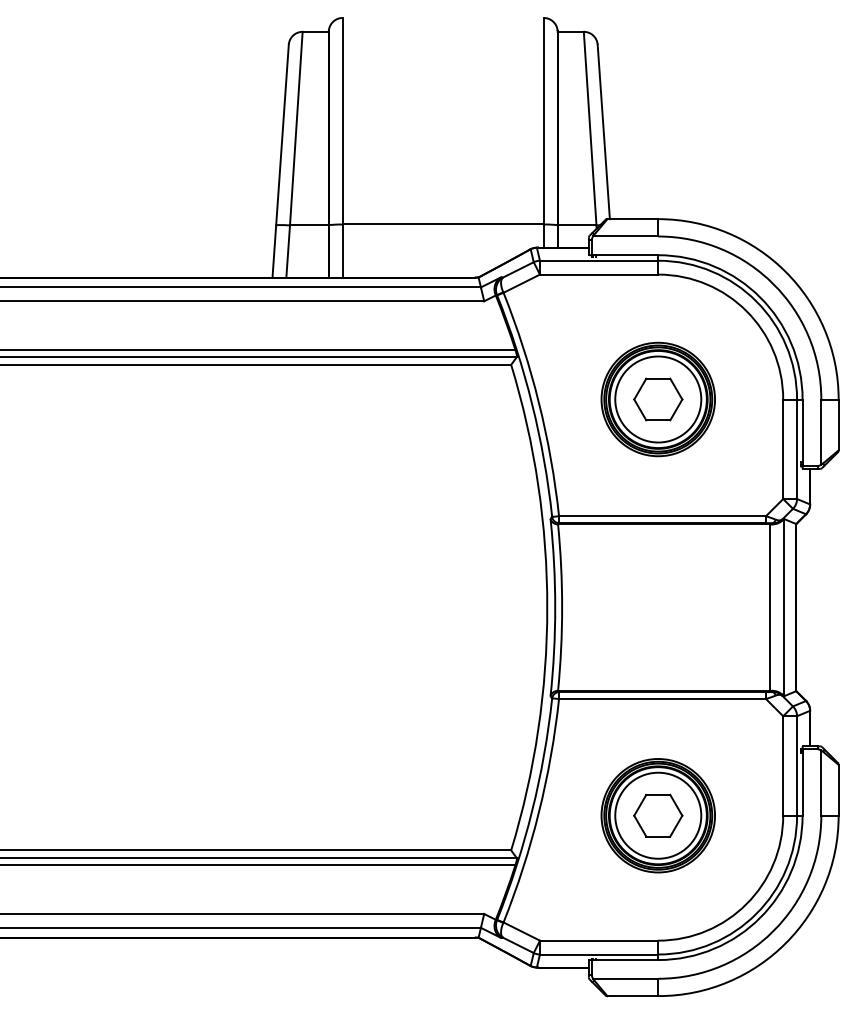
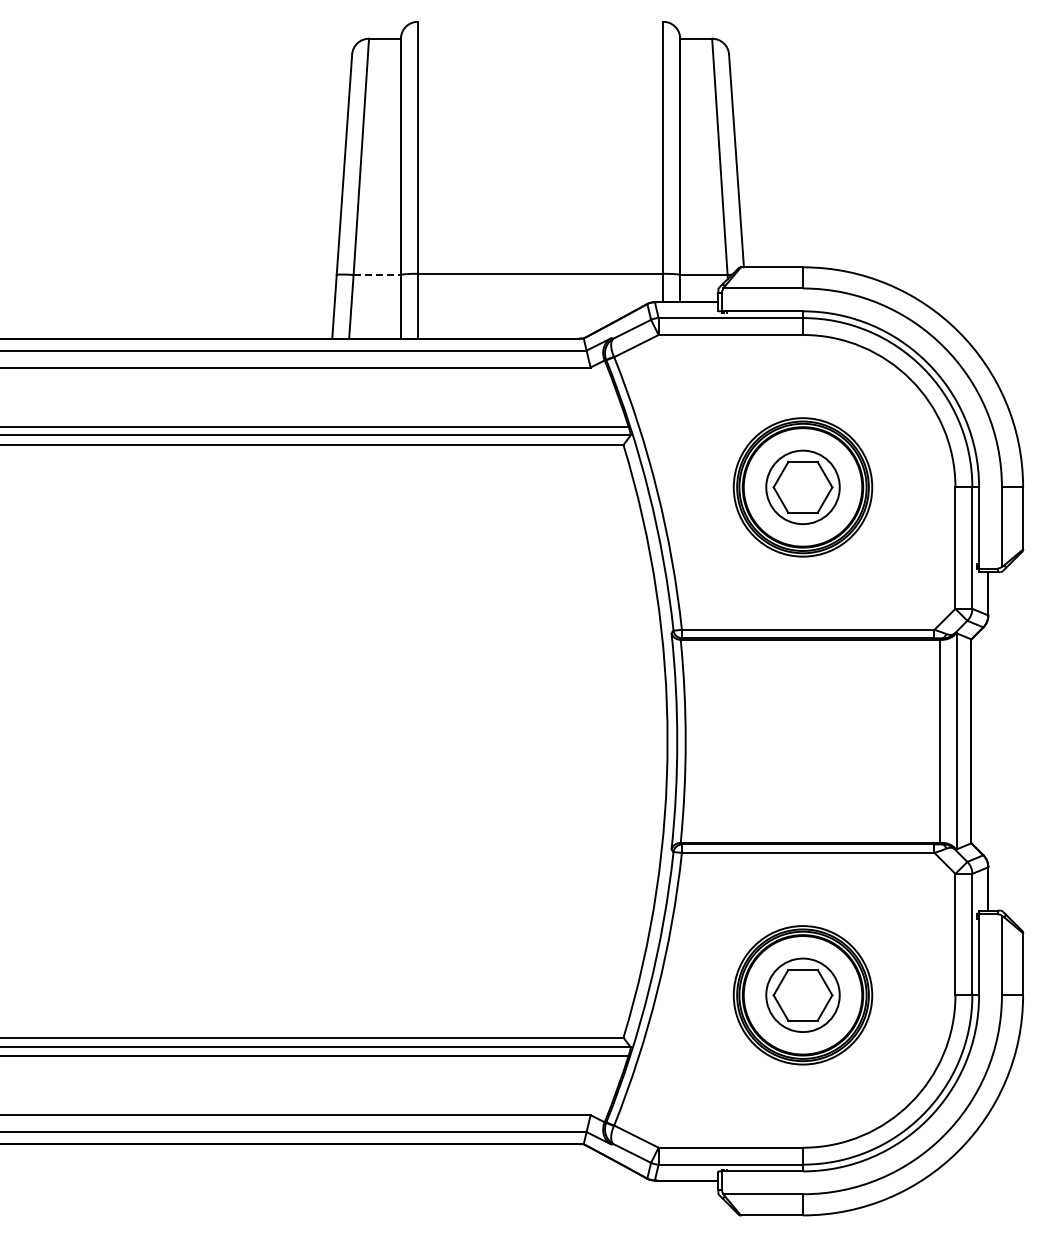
line: (309, 225) -> (377, 275), solid -> dashed
circle: (657, 398) -> (802, 486), size x0.7
circle: (657, 815) -> (802, 994), size x0.7

